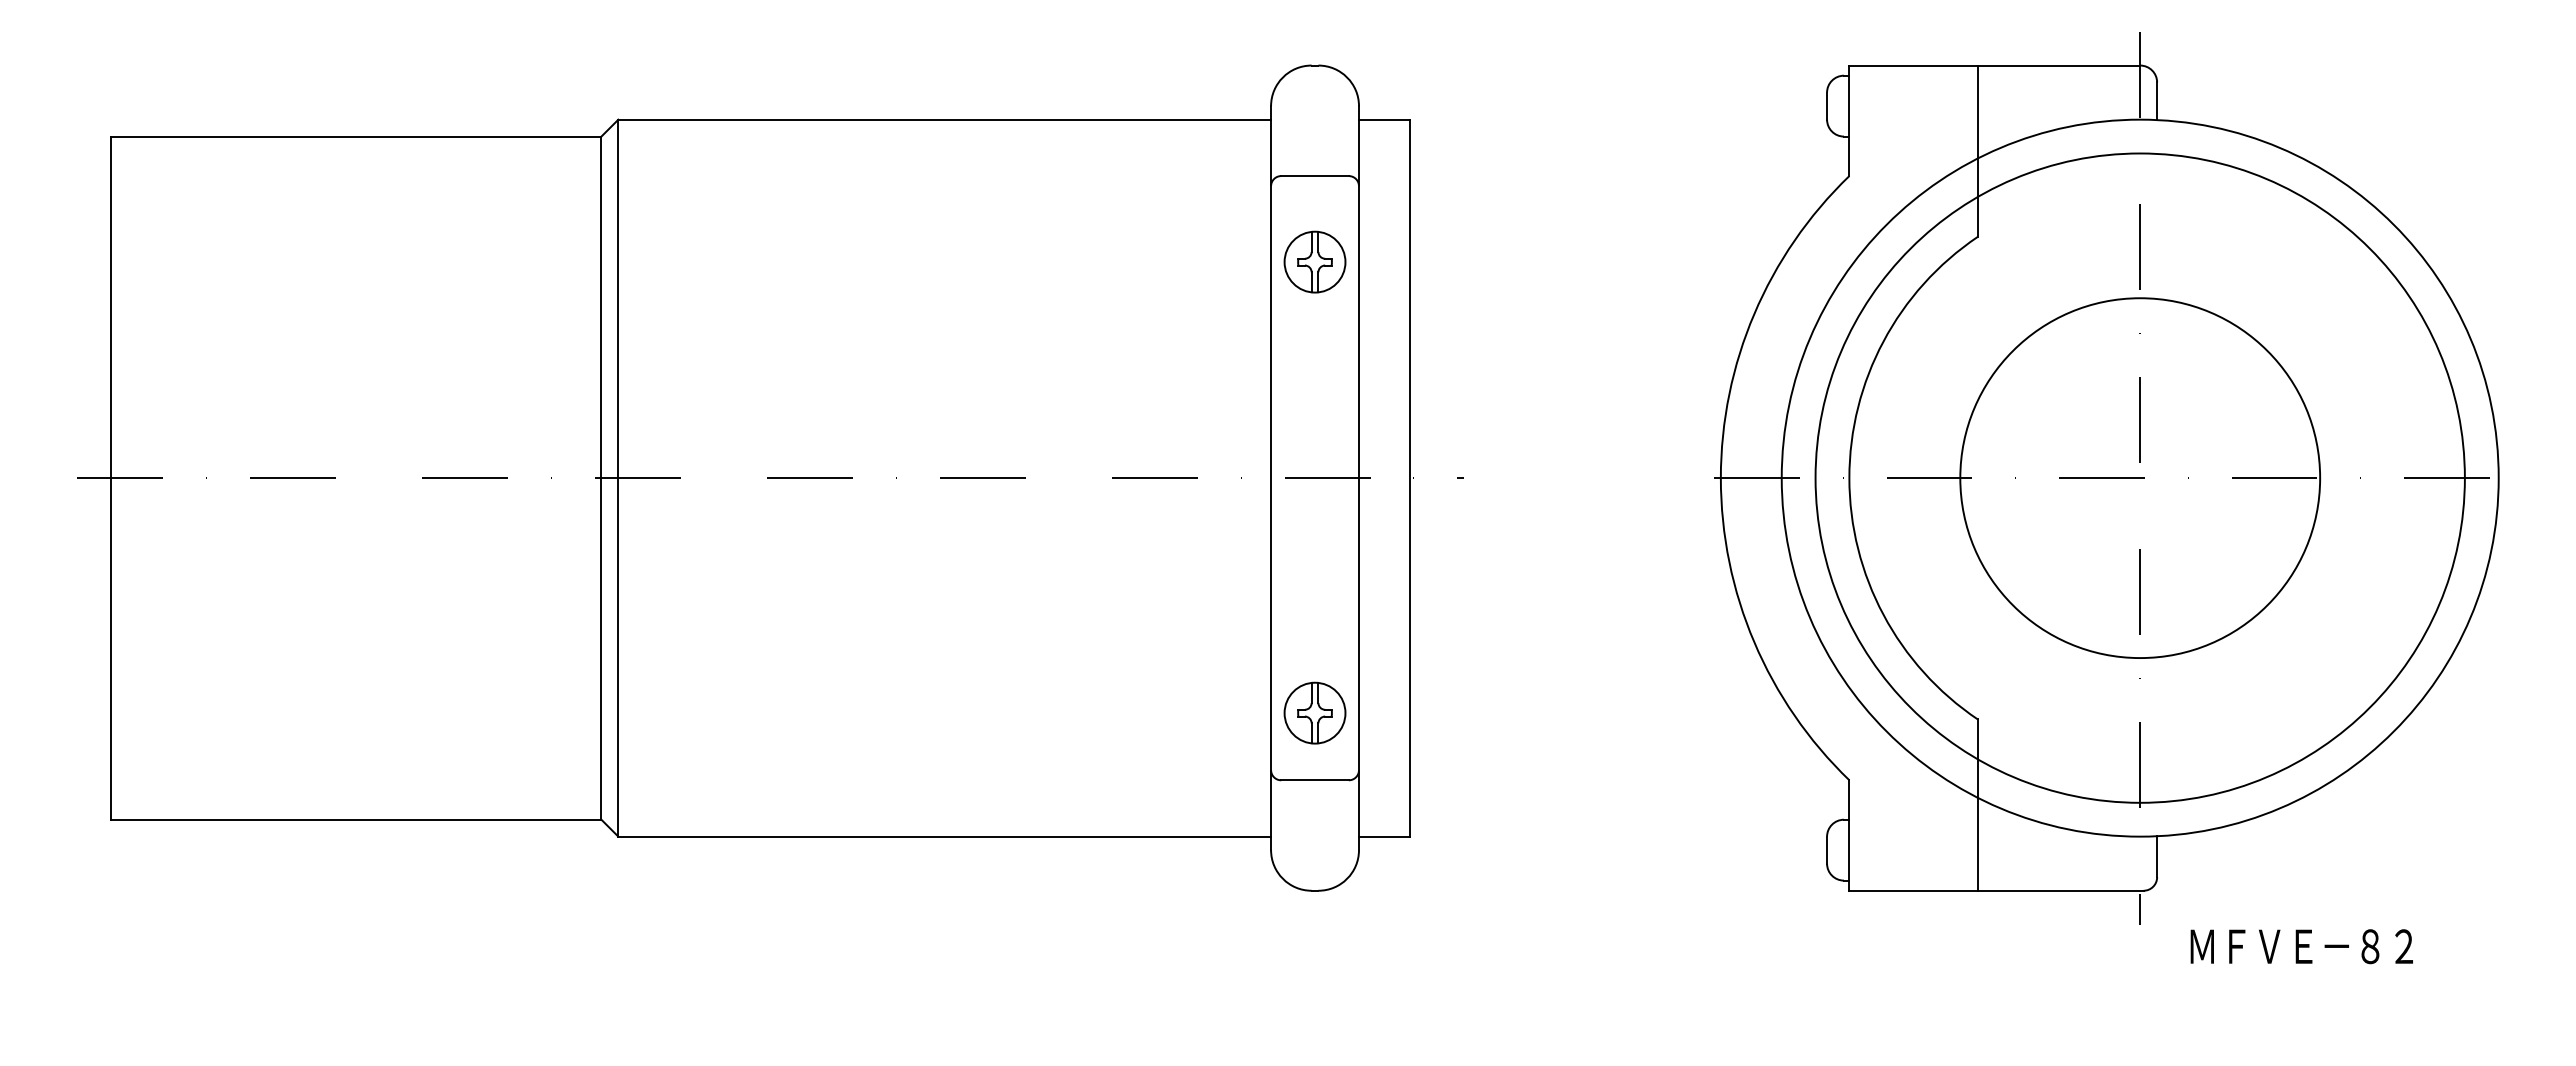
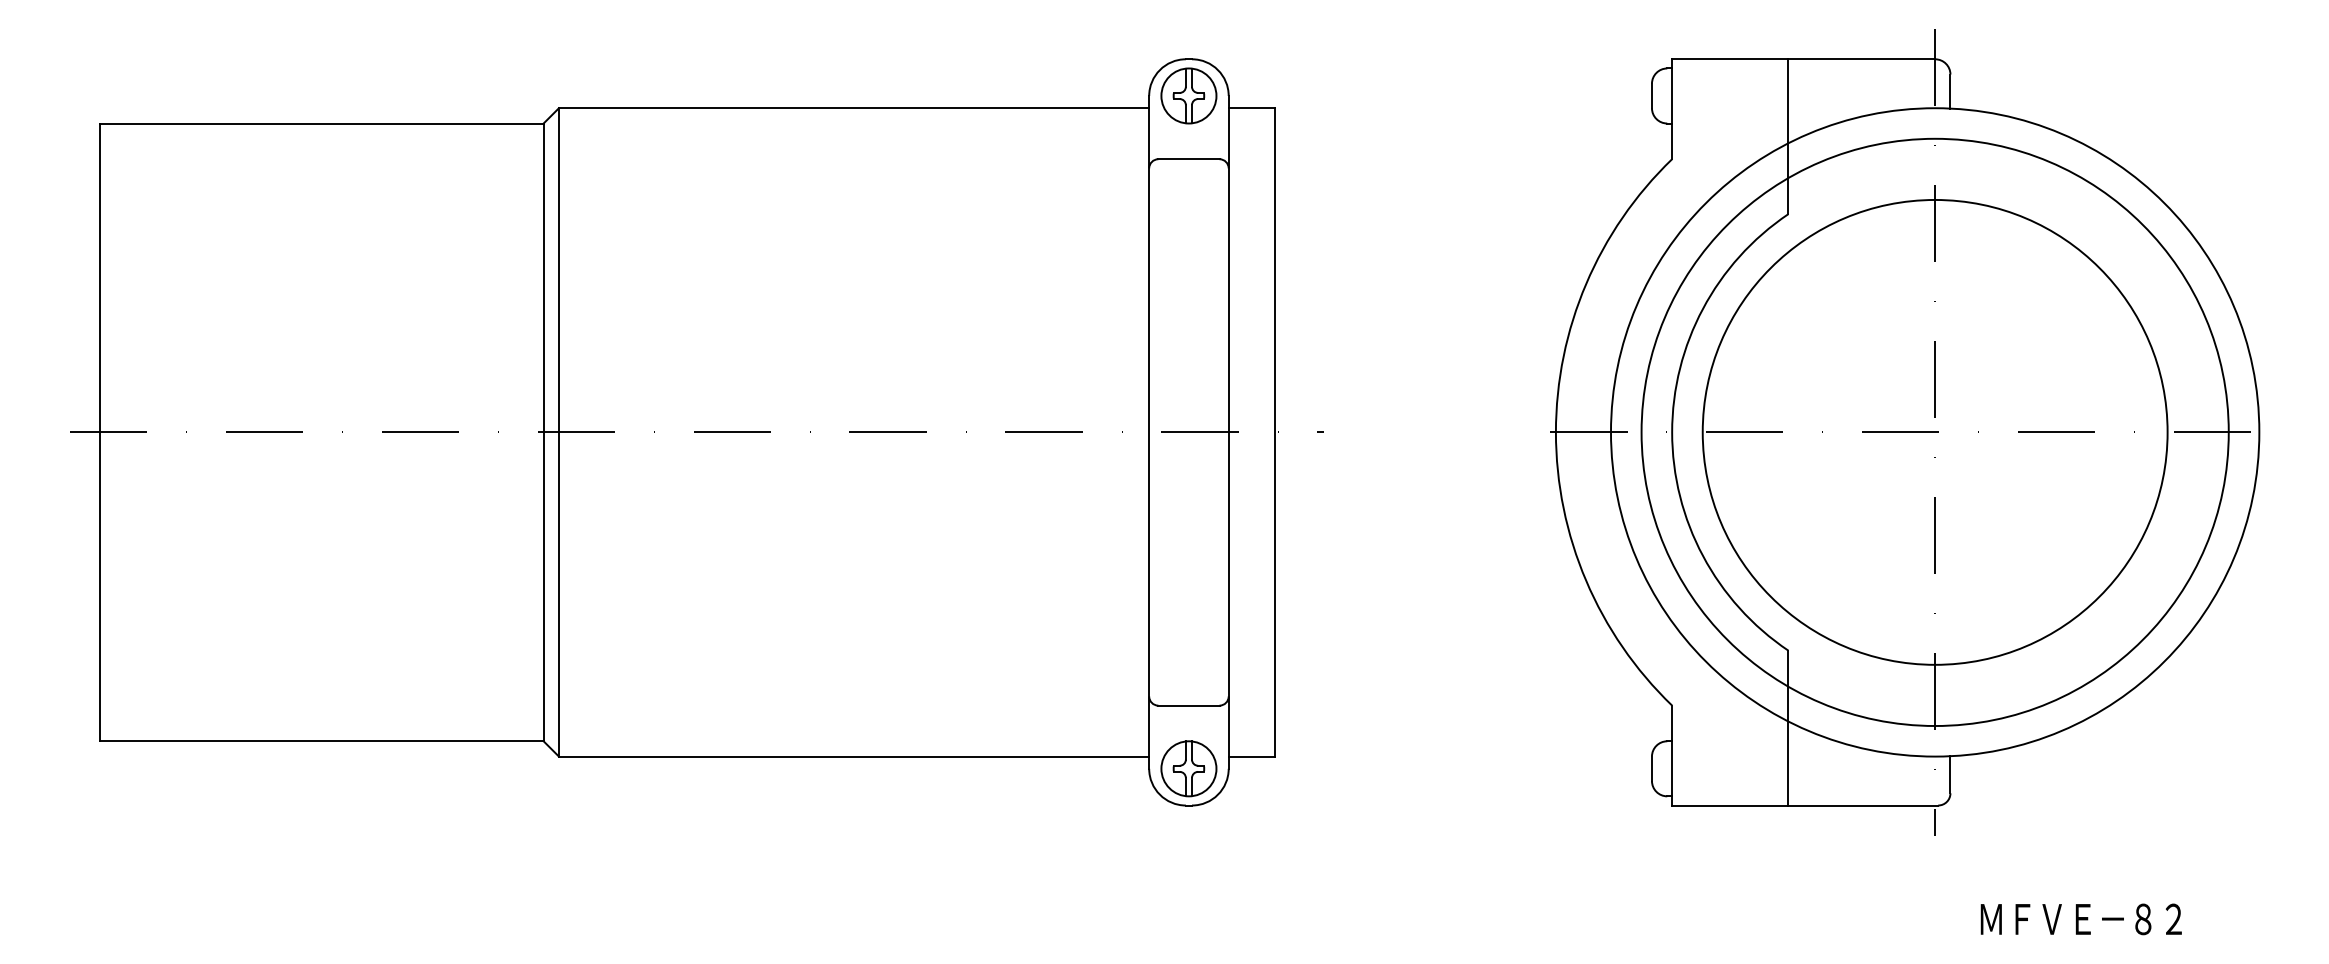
part: (1314, 261) -> (1188, 95), moved
circle: (2140, 478) -> (1935, 432), size x1.43
part: (1314, 712) -> (1188, 768), moved
text: (2301, 946) -> (2081, 919), moved

